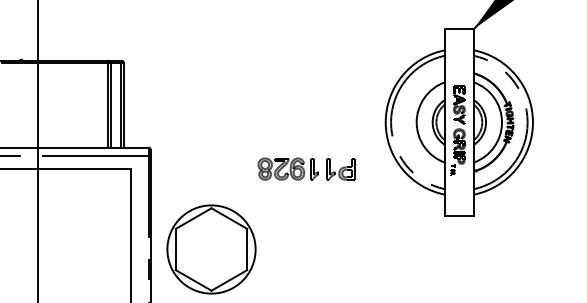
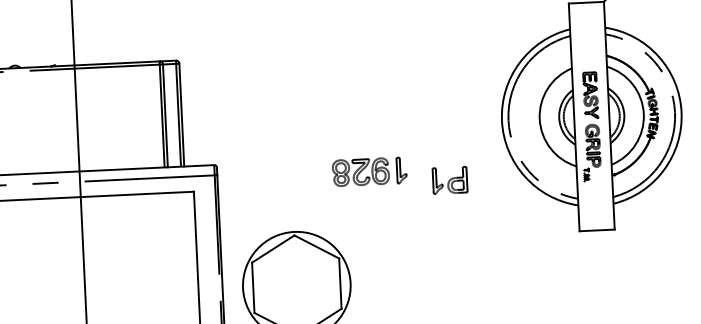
part: (287, 168) -> (368, 171), moved

